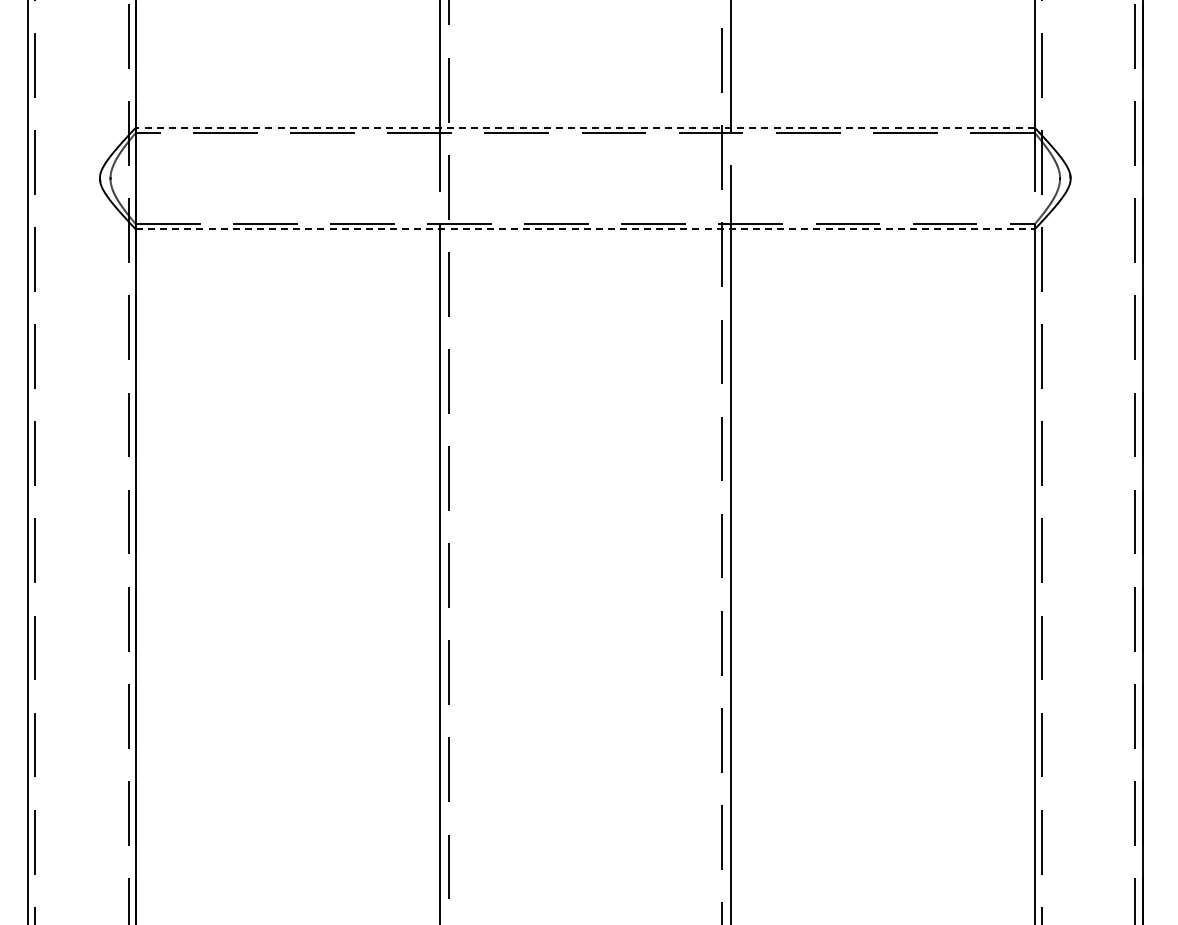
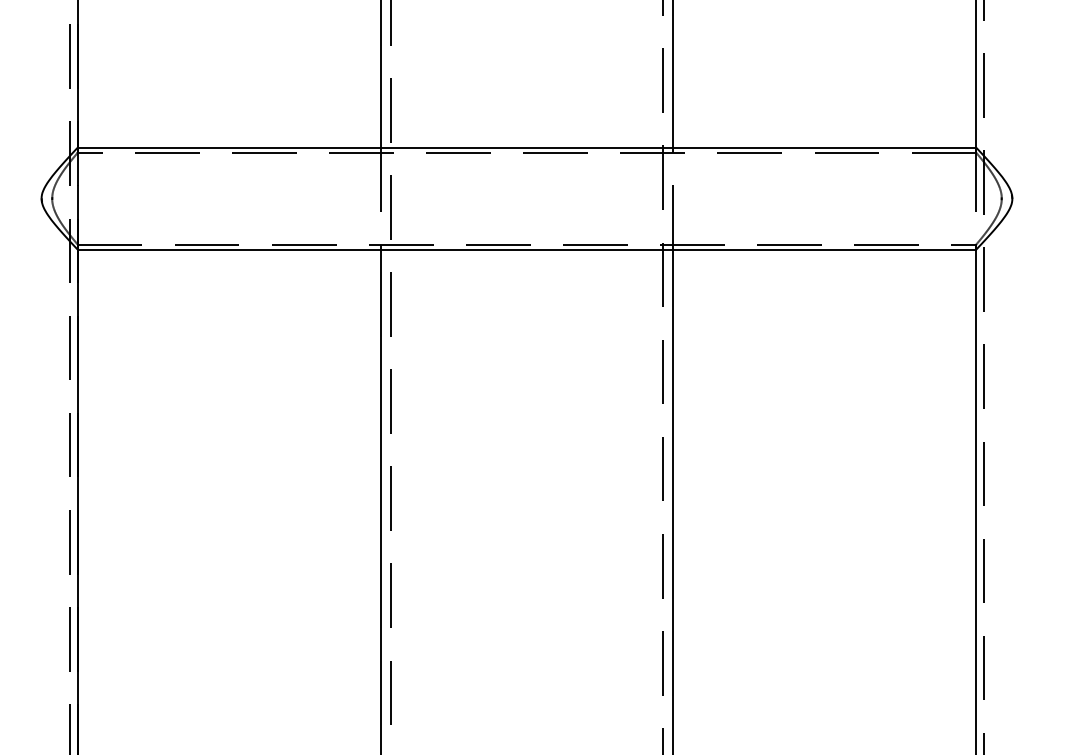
line: (584, 127) -> (526, 147), dashed -> solid
line: (585, 229) -> (527, 249), dashed -> solid

